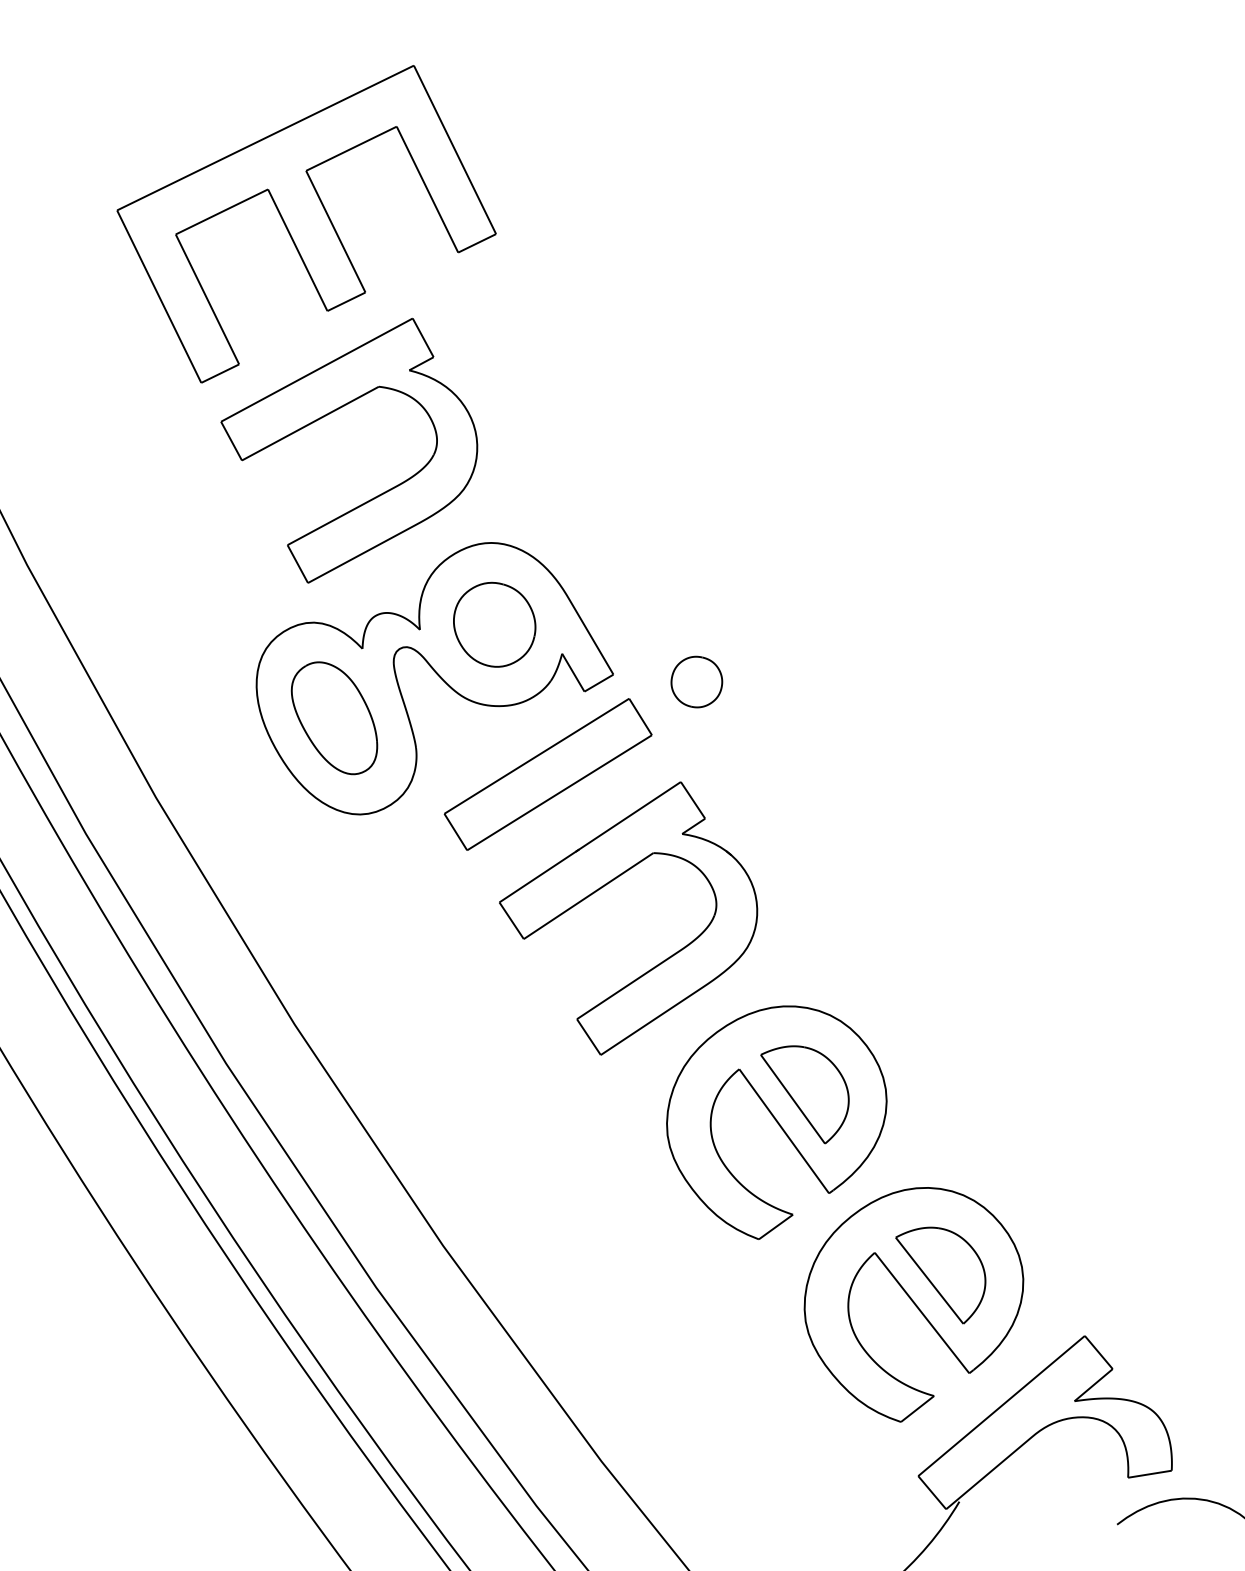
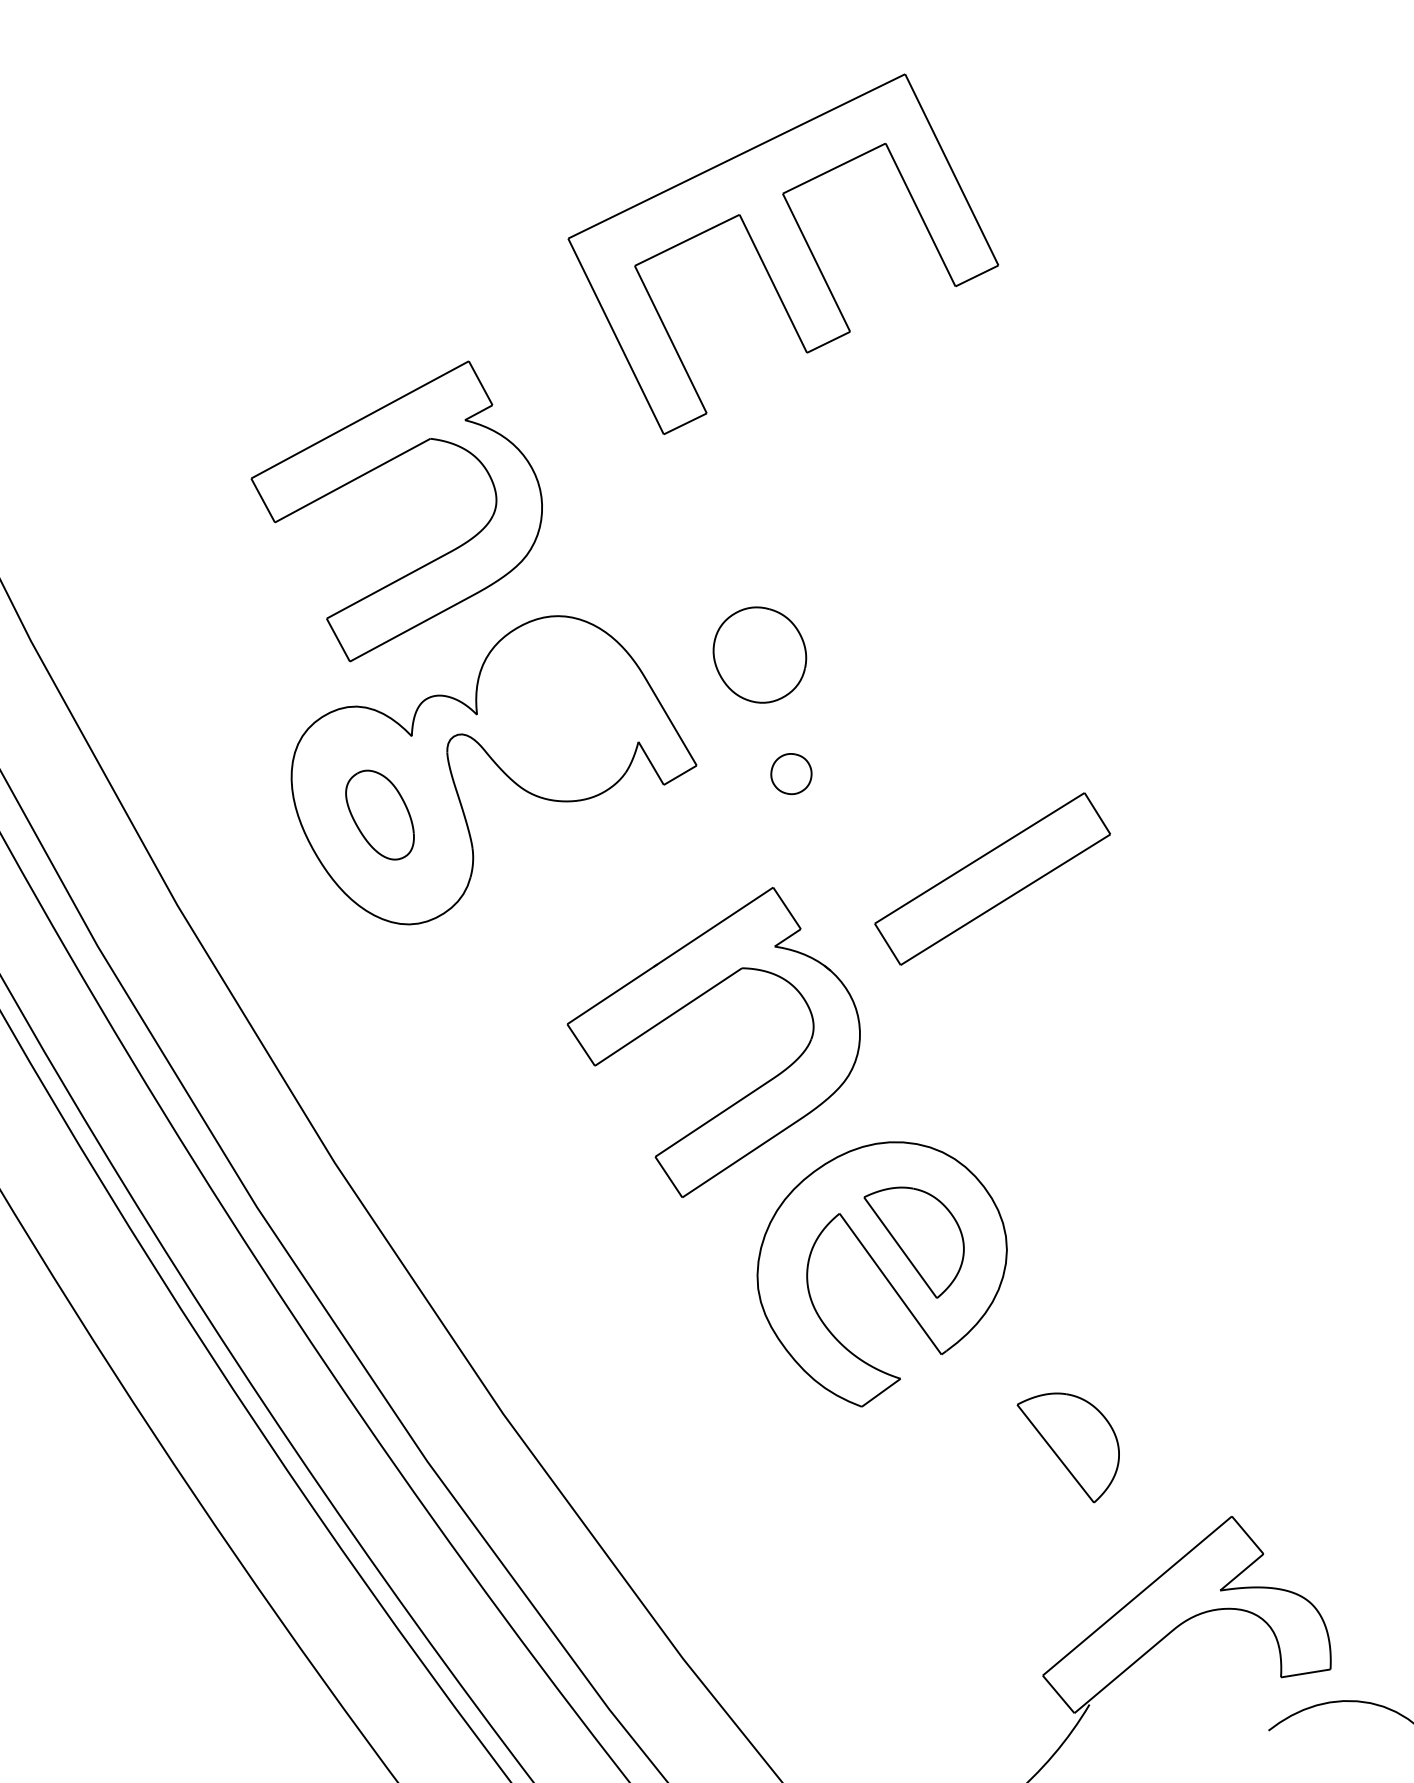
part: (306, 223) -> (783, 253), moved
part: (494, 624) -> (759, 654), moved
part: (696, 681) -> (791, 773), size x0.7
part: (334, 717) -> (379, 814), size x0.7
part: (548, 774) -> (992, 878), moved
part: (913, 1304) -> (1037, 1480), removed

